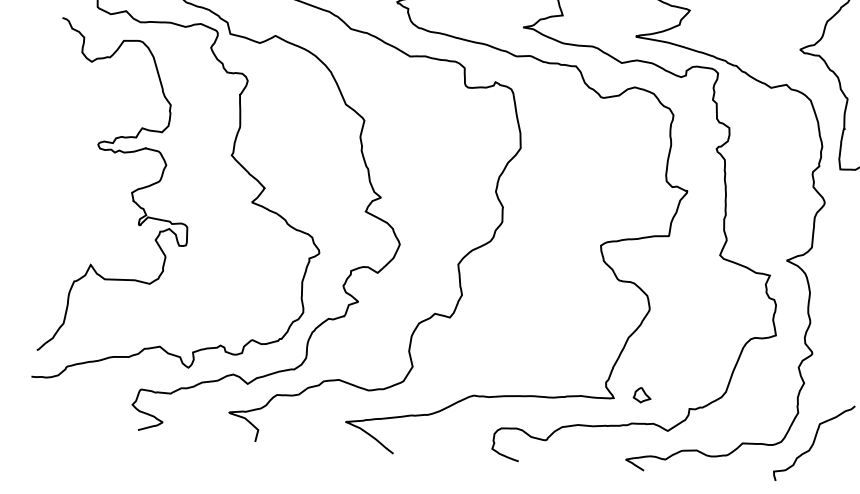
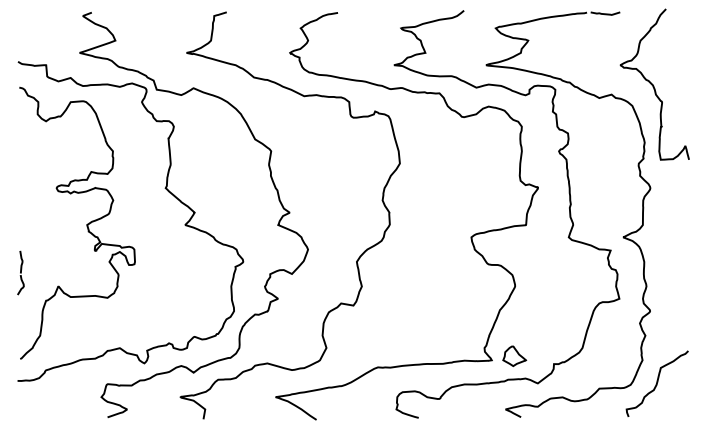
part: (45, 244) -> (20, 272), added
part: (642, 394) -> (514, 355), size x1.67

